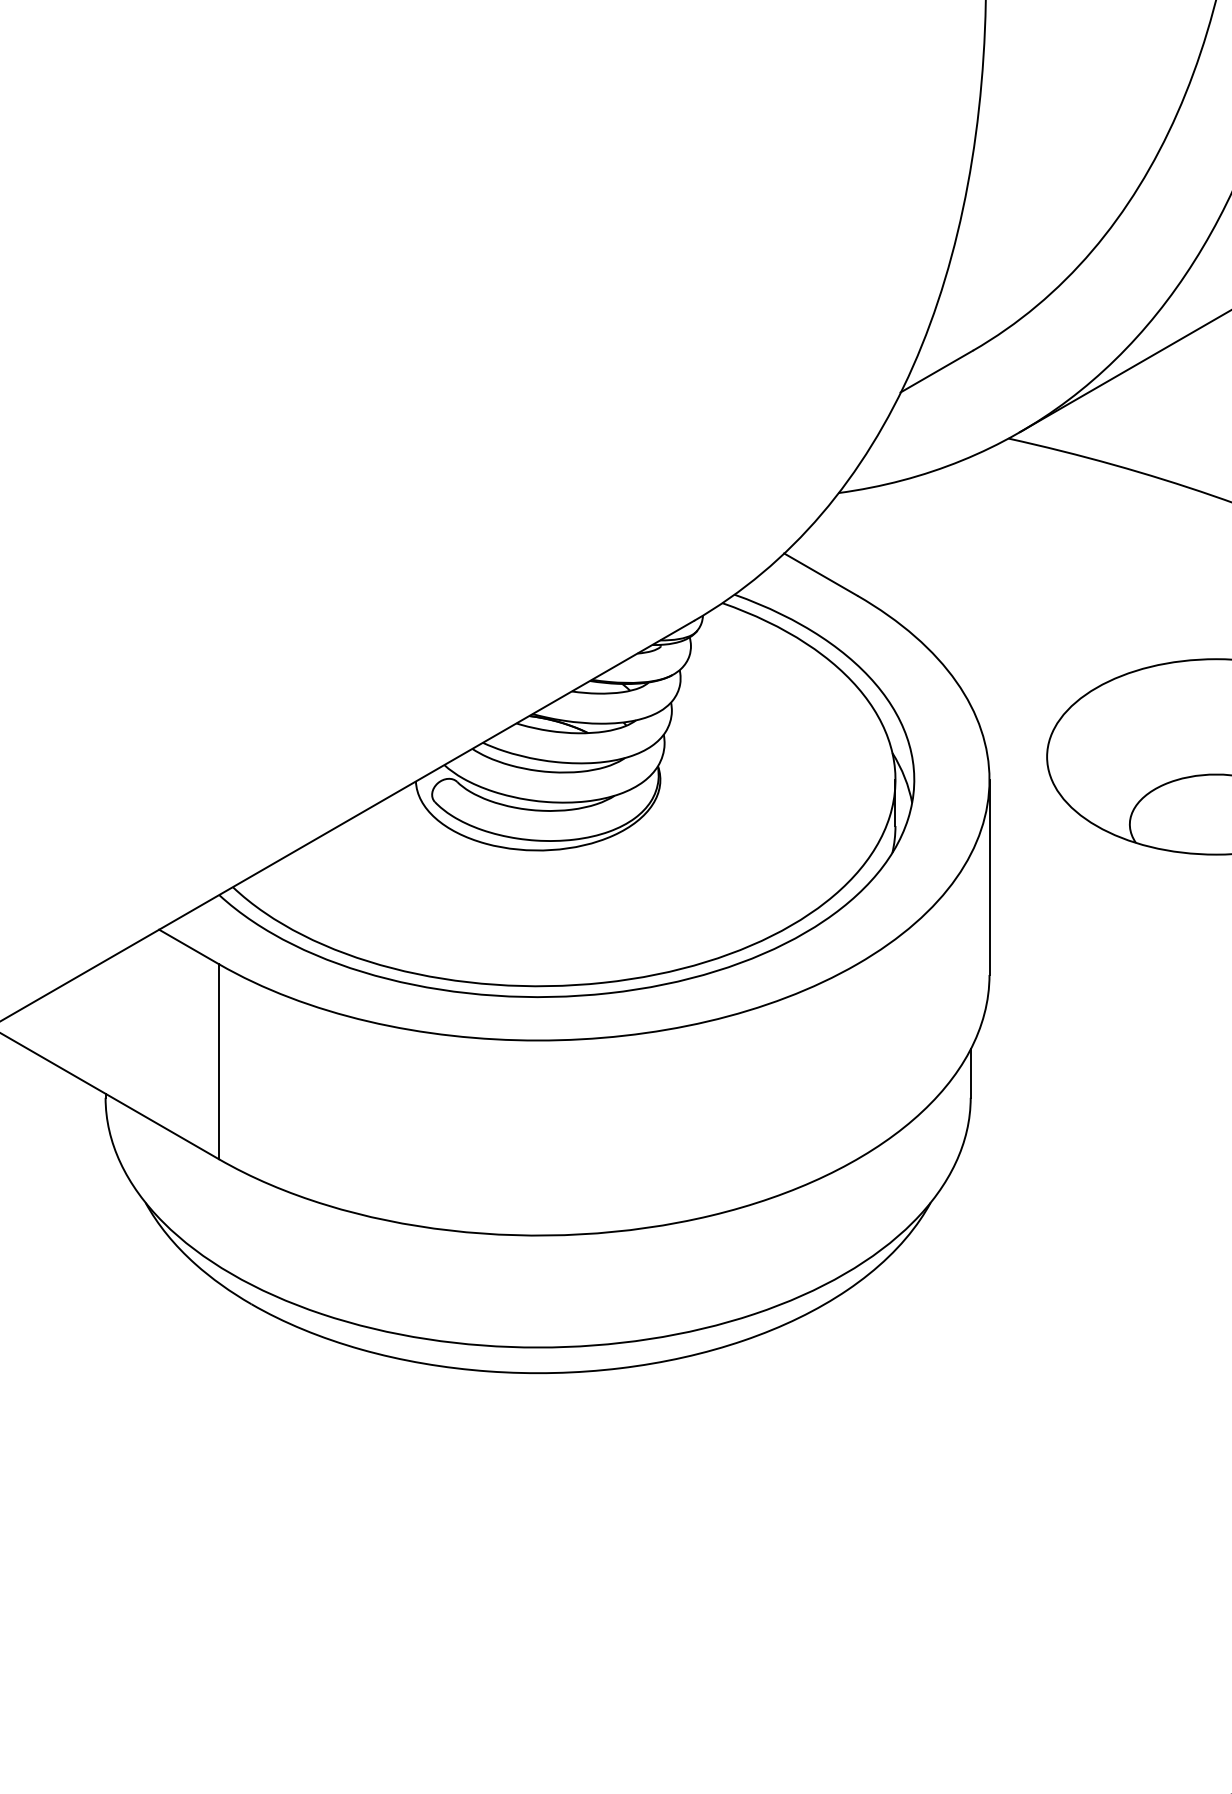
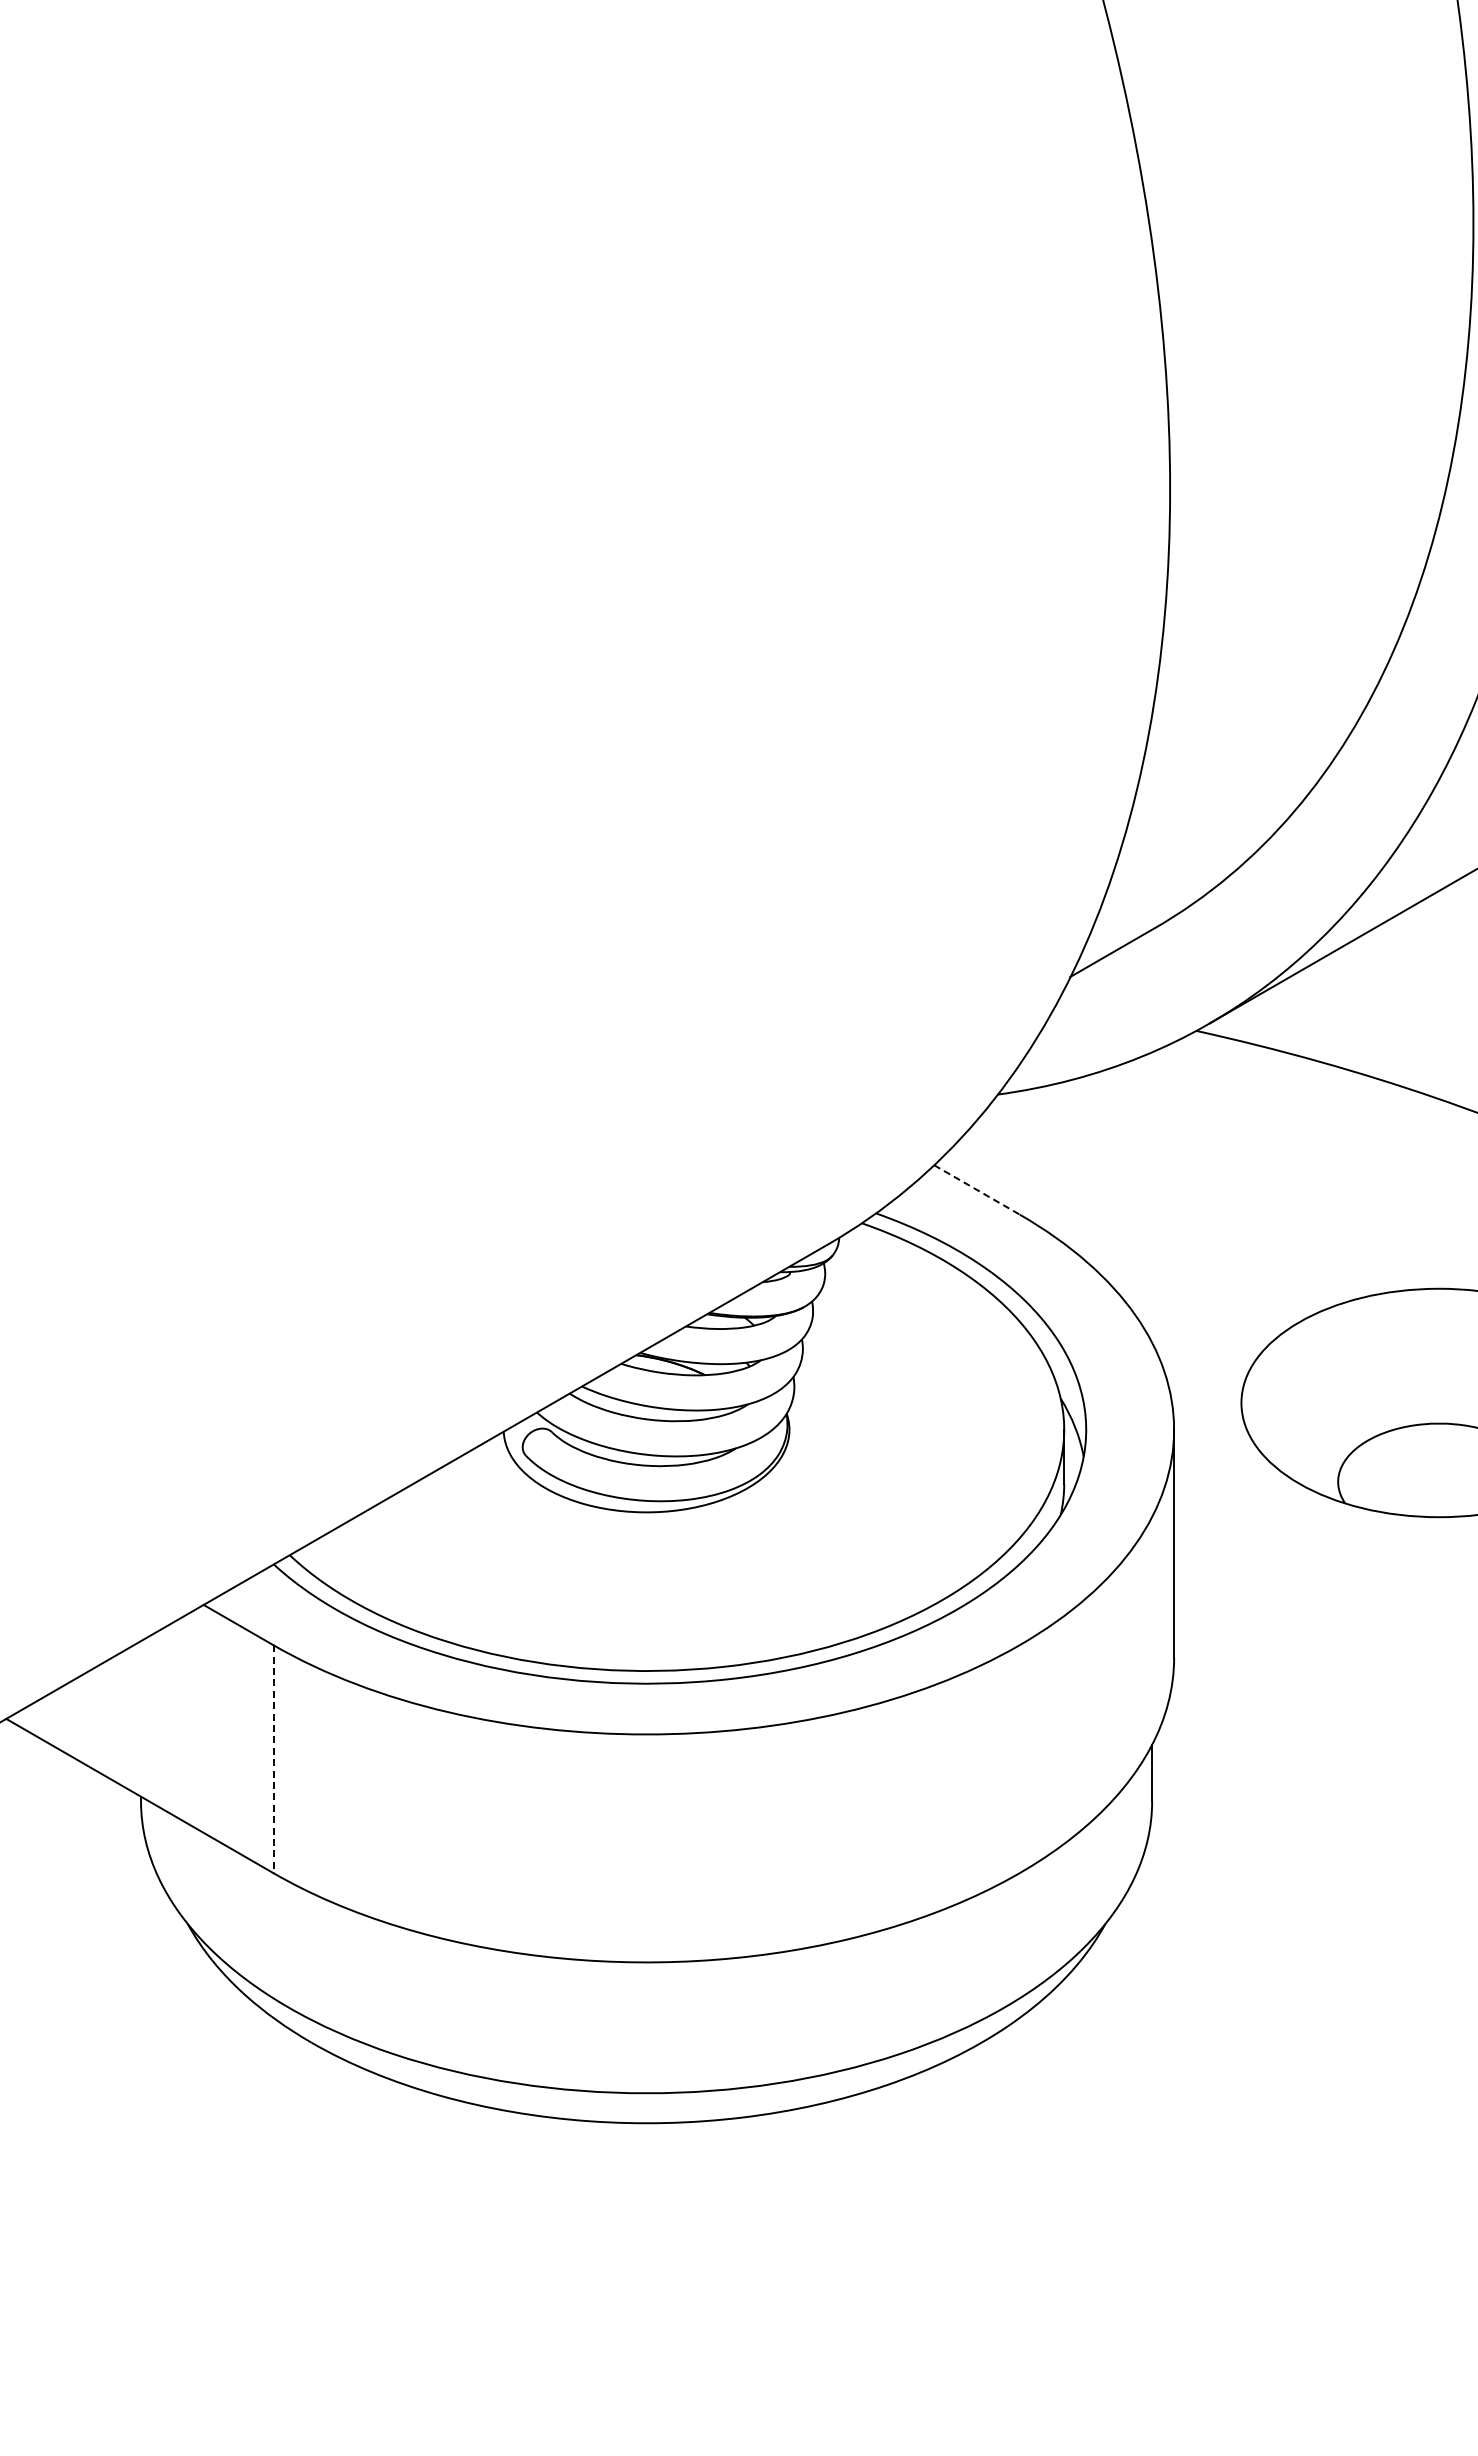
line: (821, 575) -> (977, 1190), solid -> dashed
line: (218, 1061) -> (273, 1759), solid -> dashed

